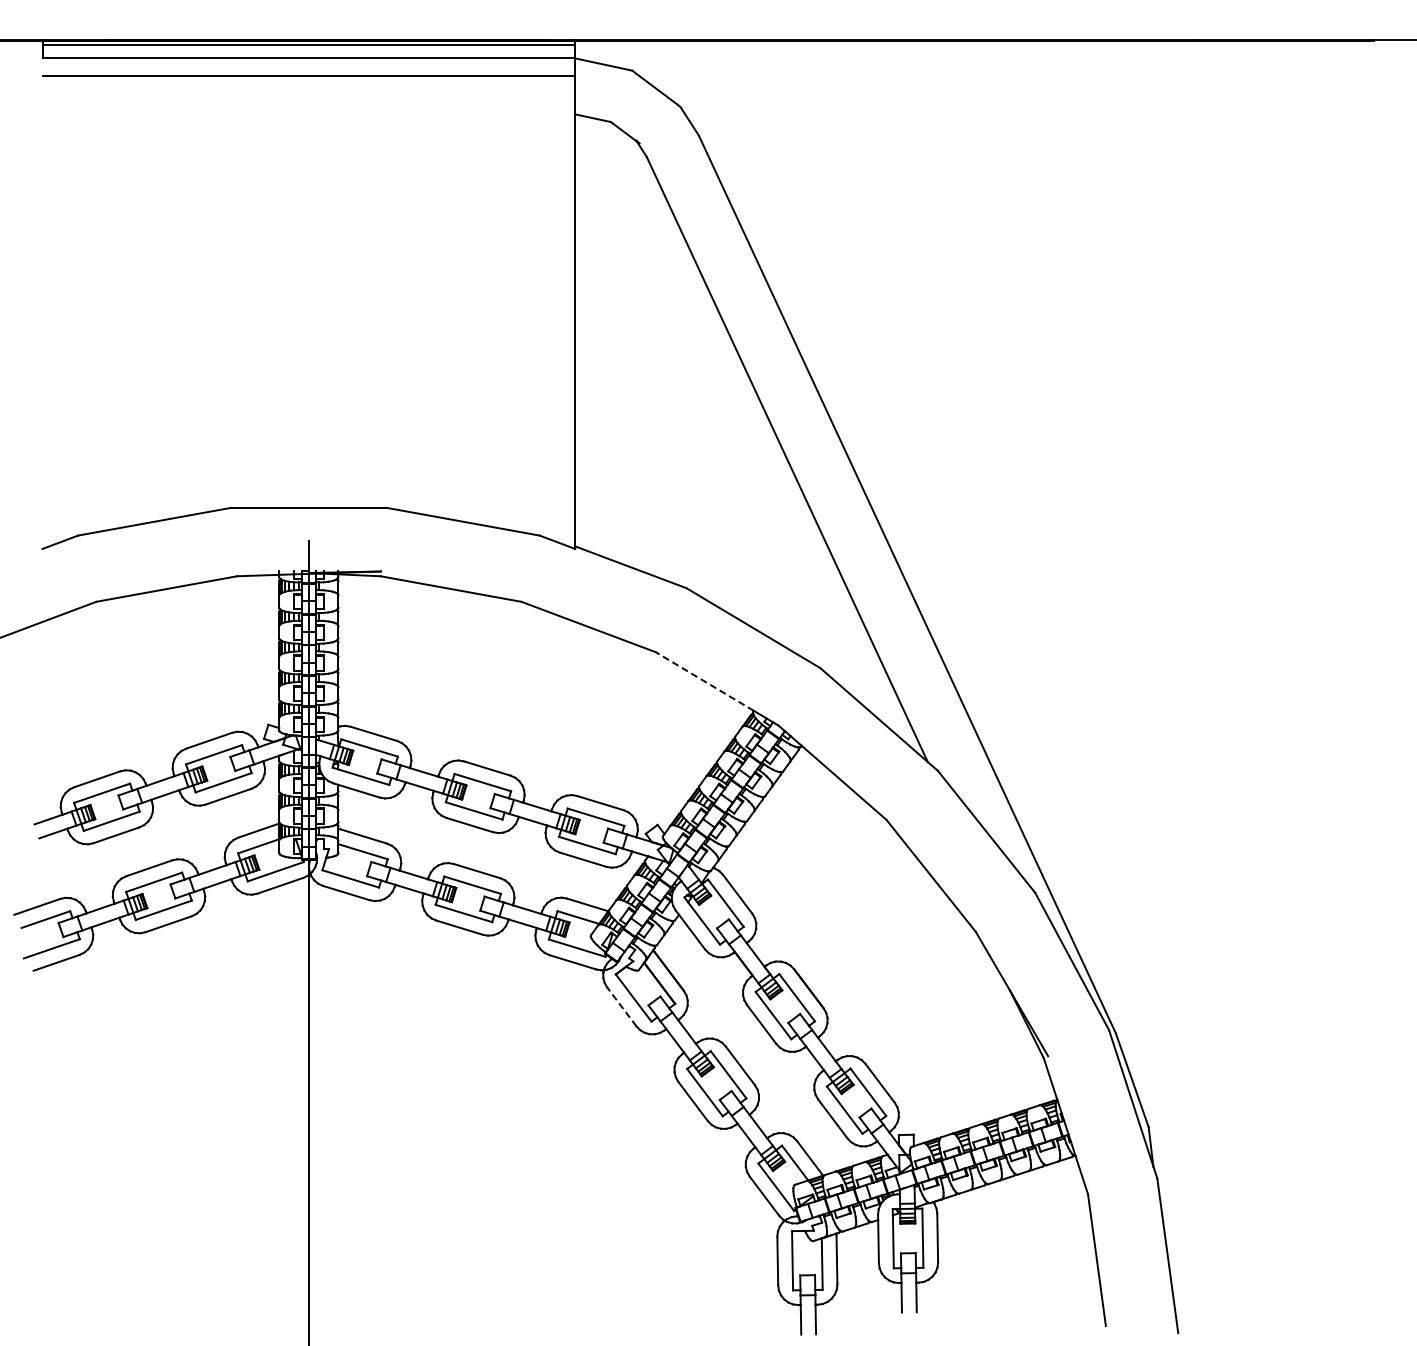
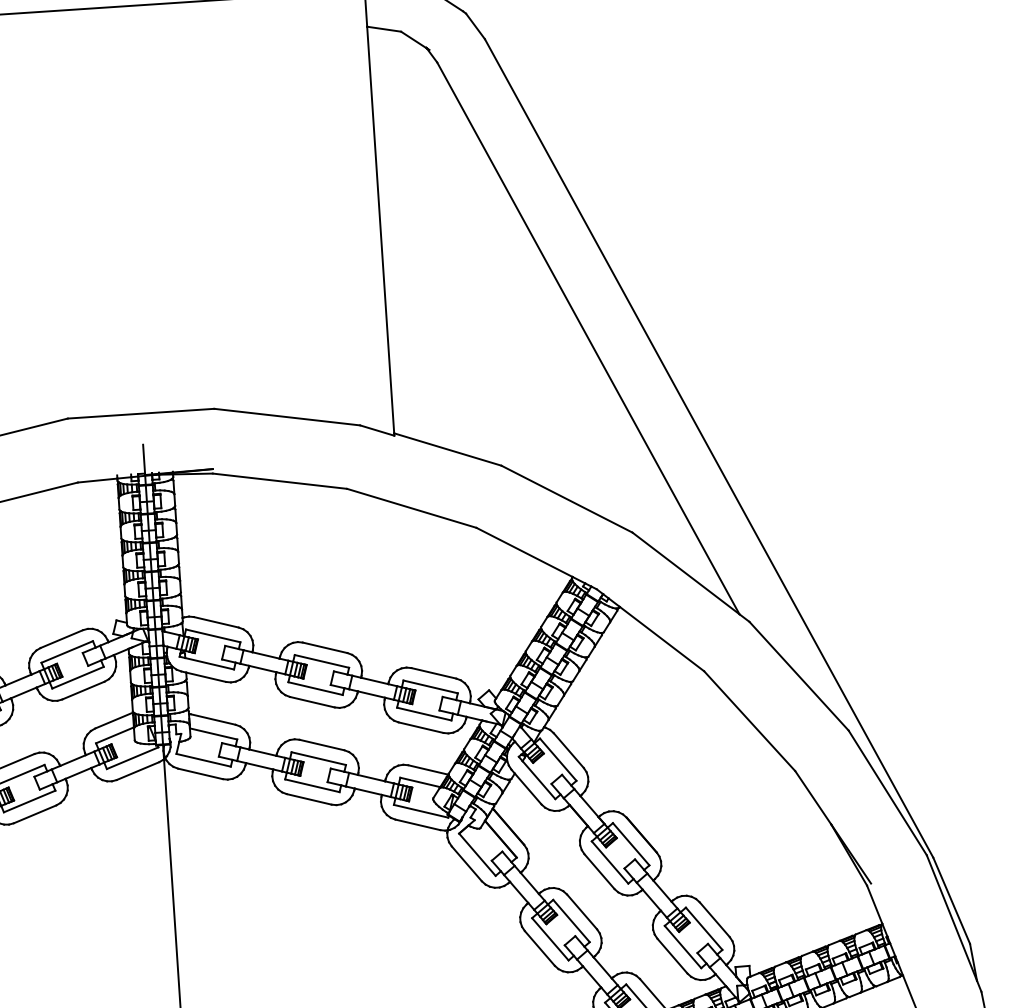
line: (704, 681) -> (524, 552), dashed -> solid
line: (621, 1006) -> (466, 863), dashed -> solid

